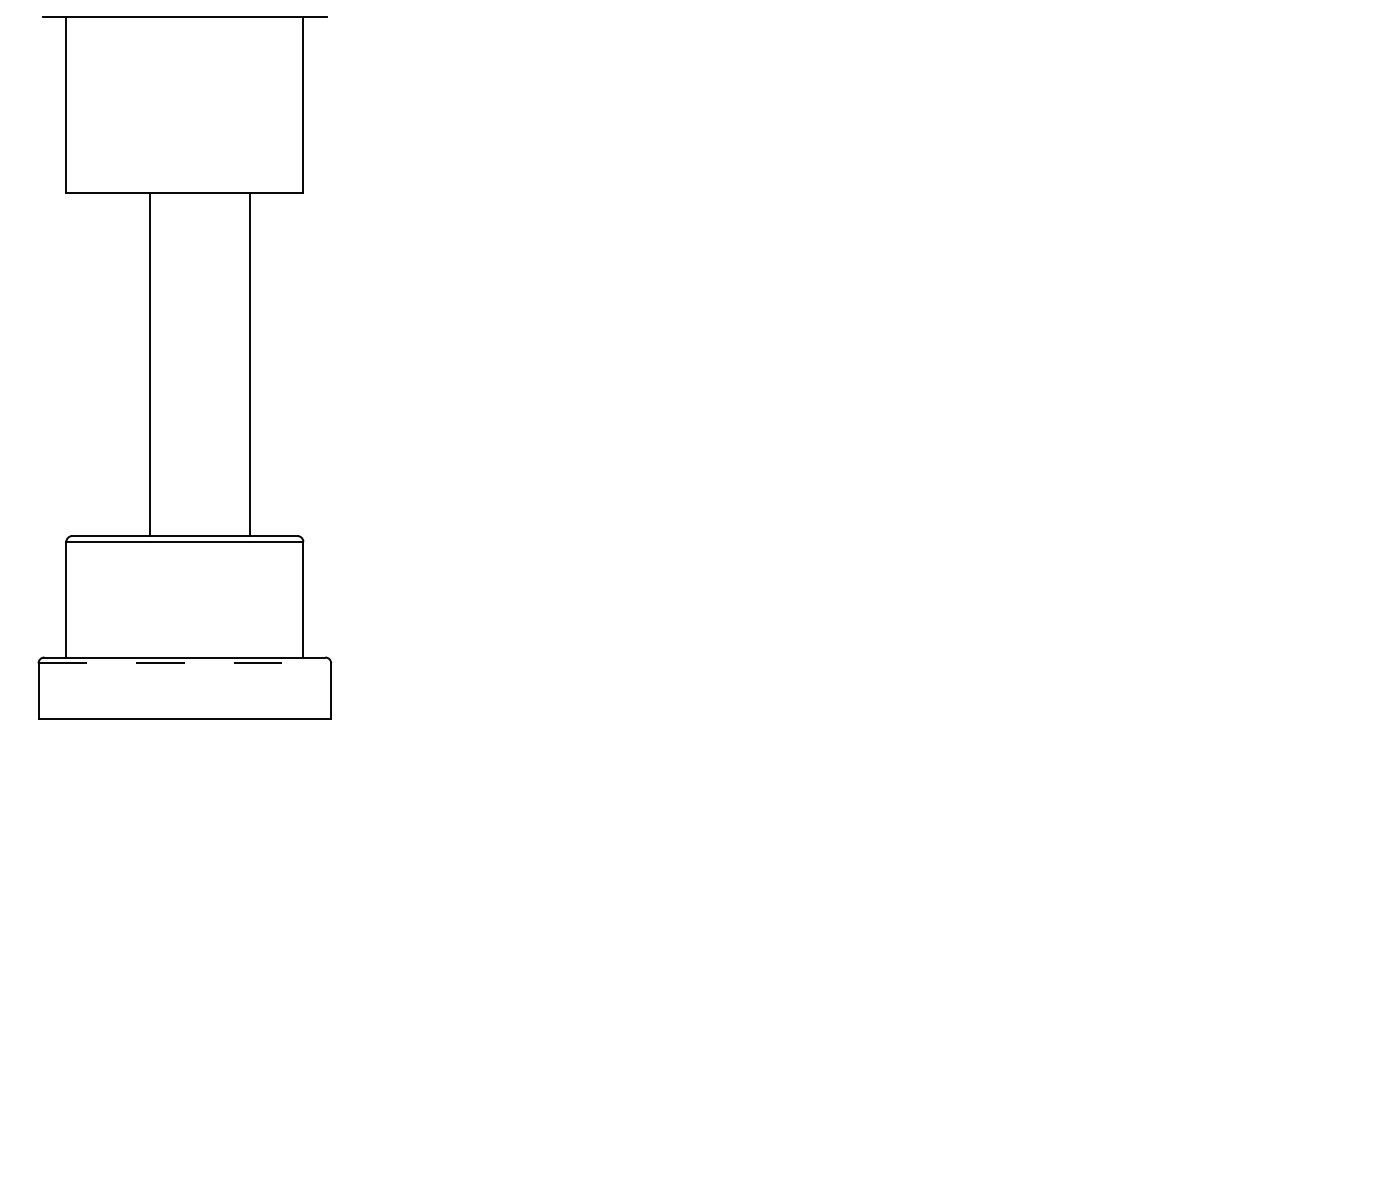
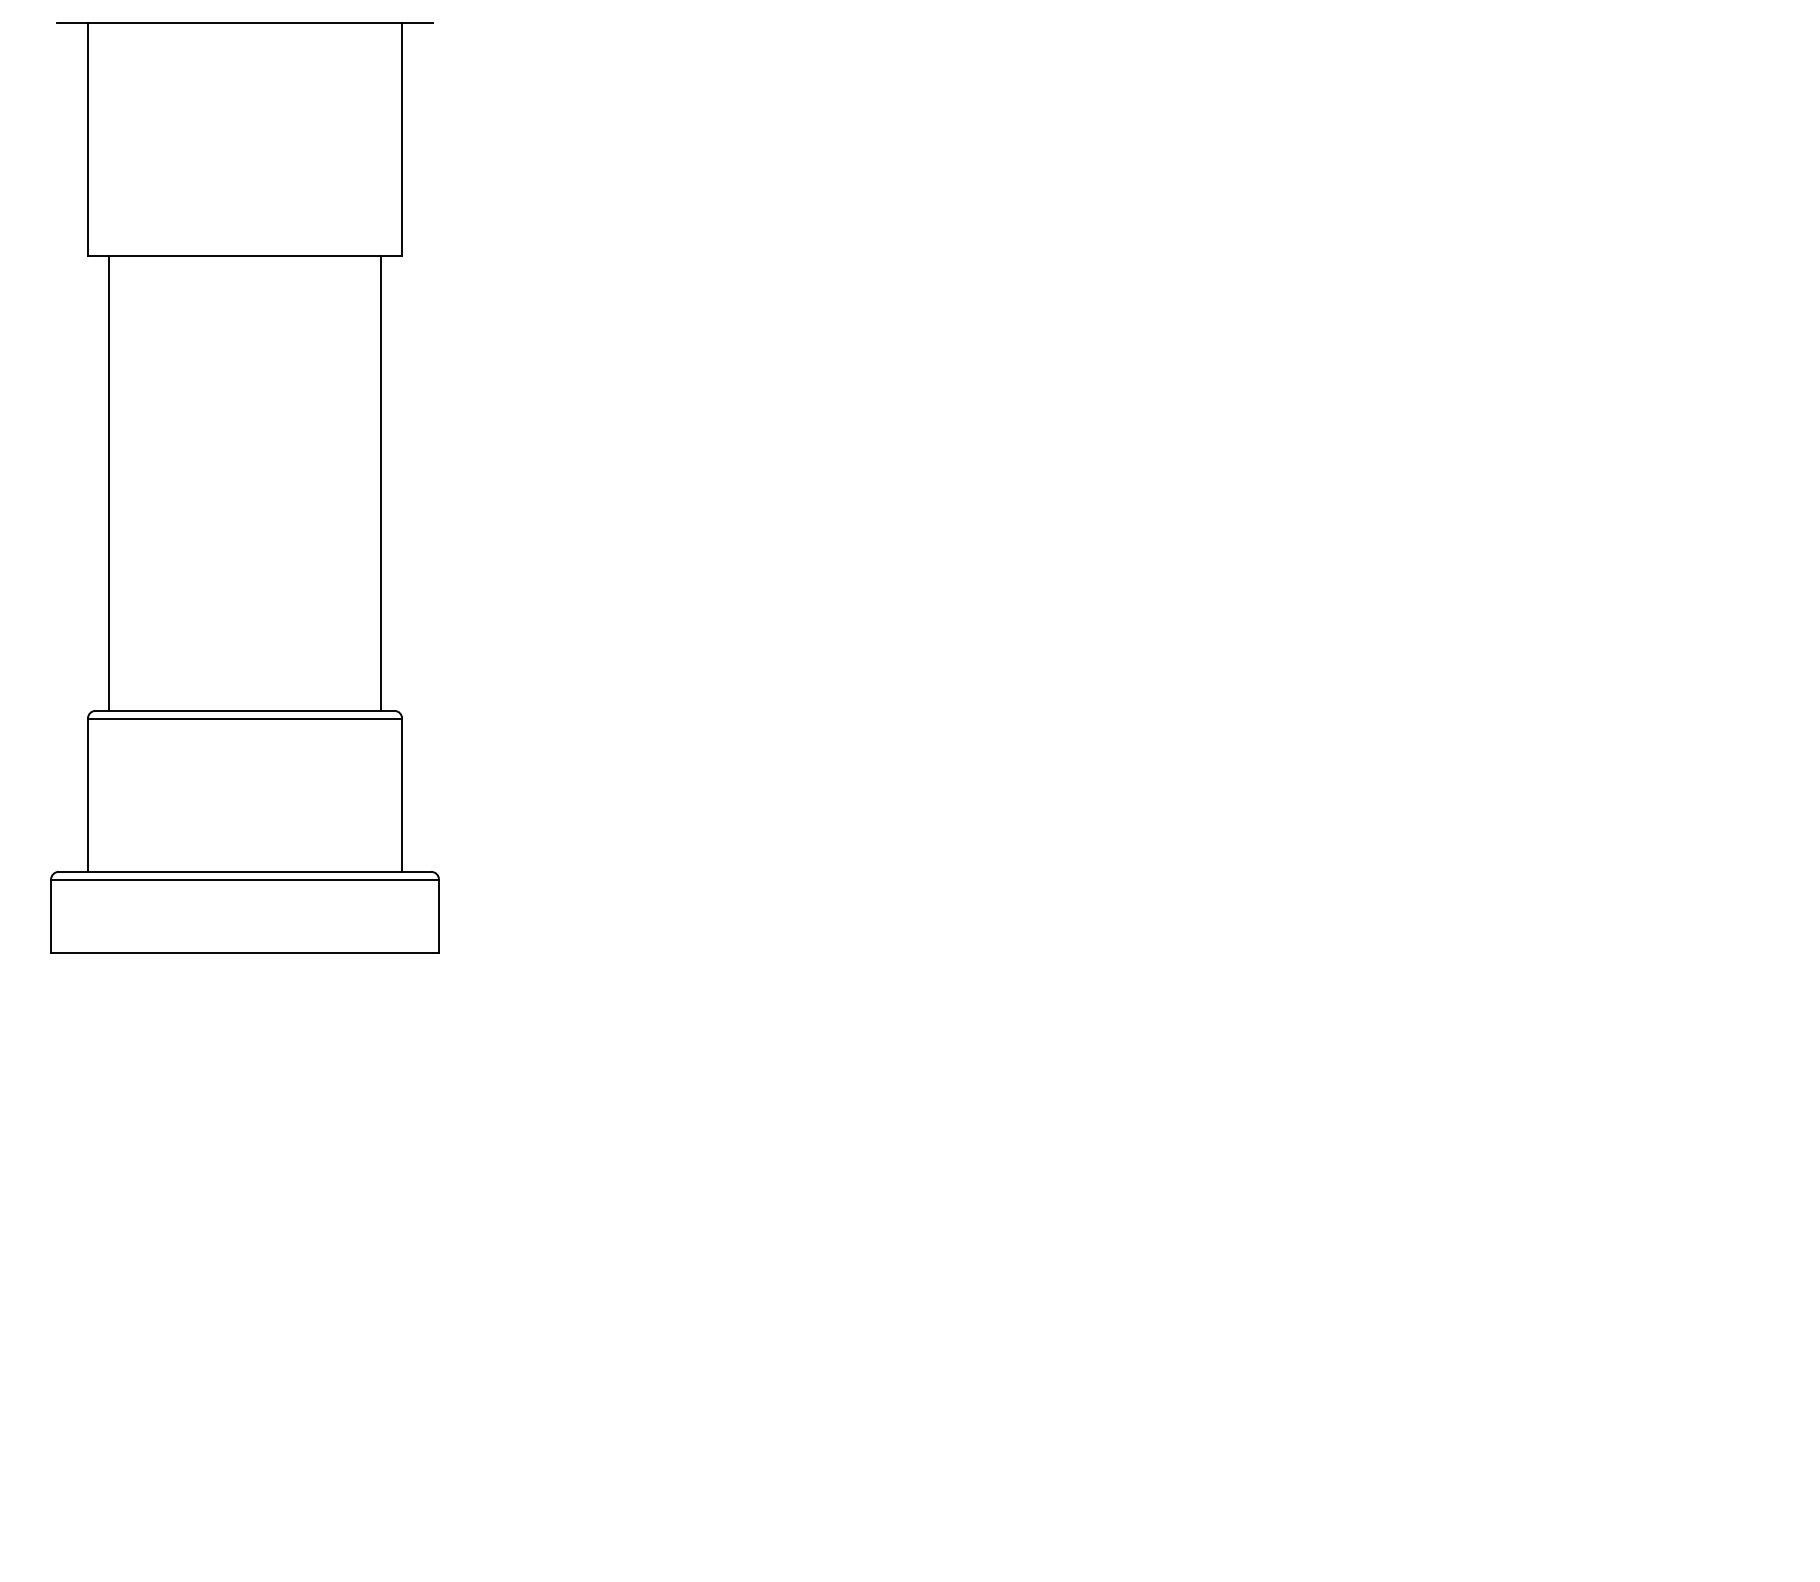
line: (149, 364) -> (109, 483), moved
line: (249, 364) -> (380, 483), moved
line: (185, 663) -> (245, 879), dashed -> solid

